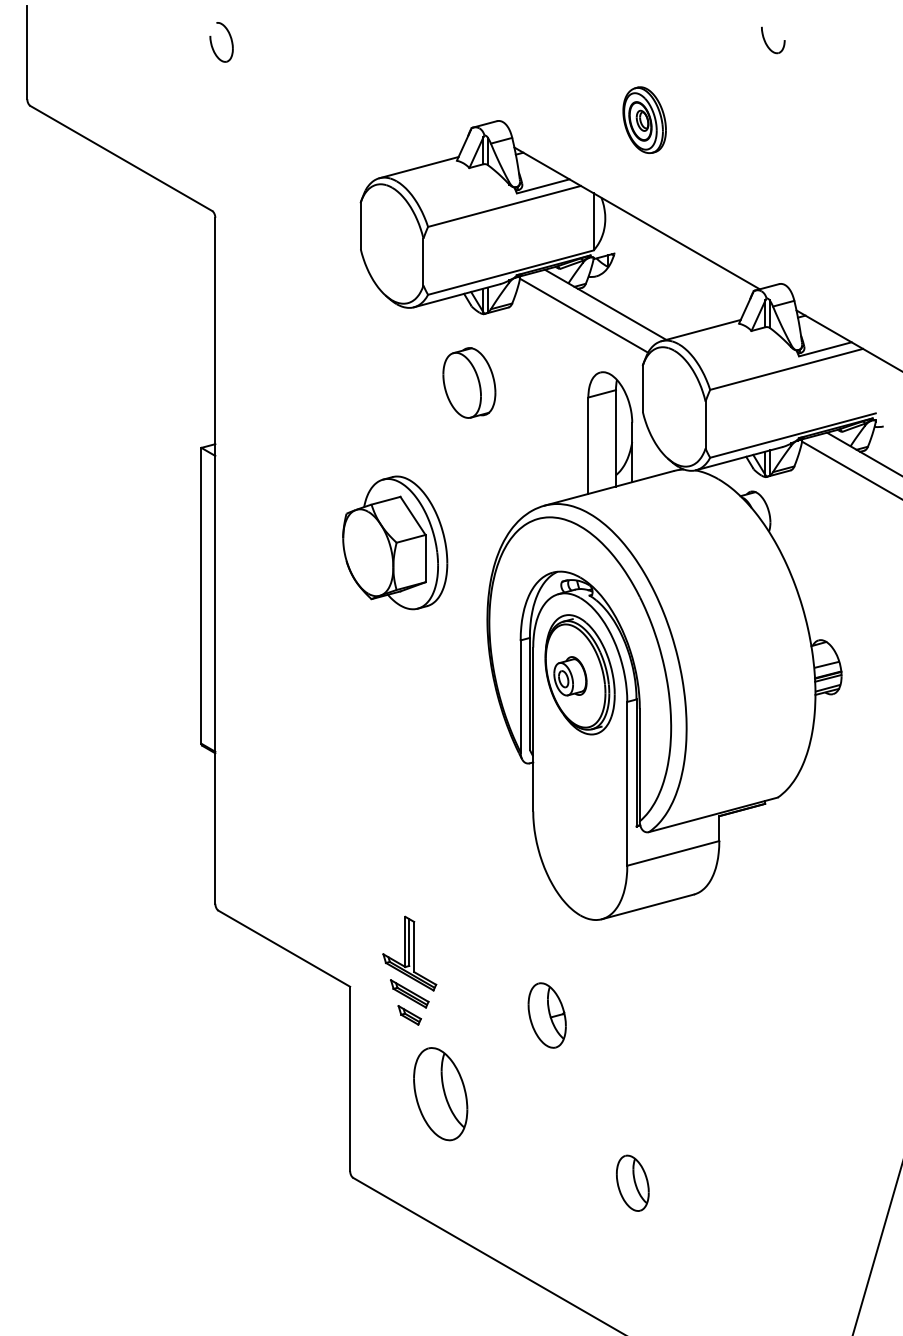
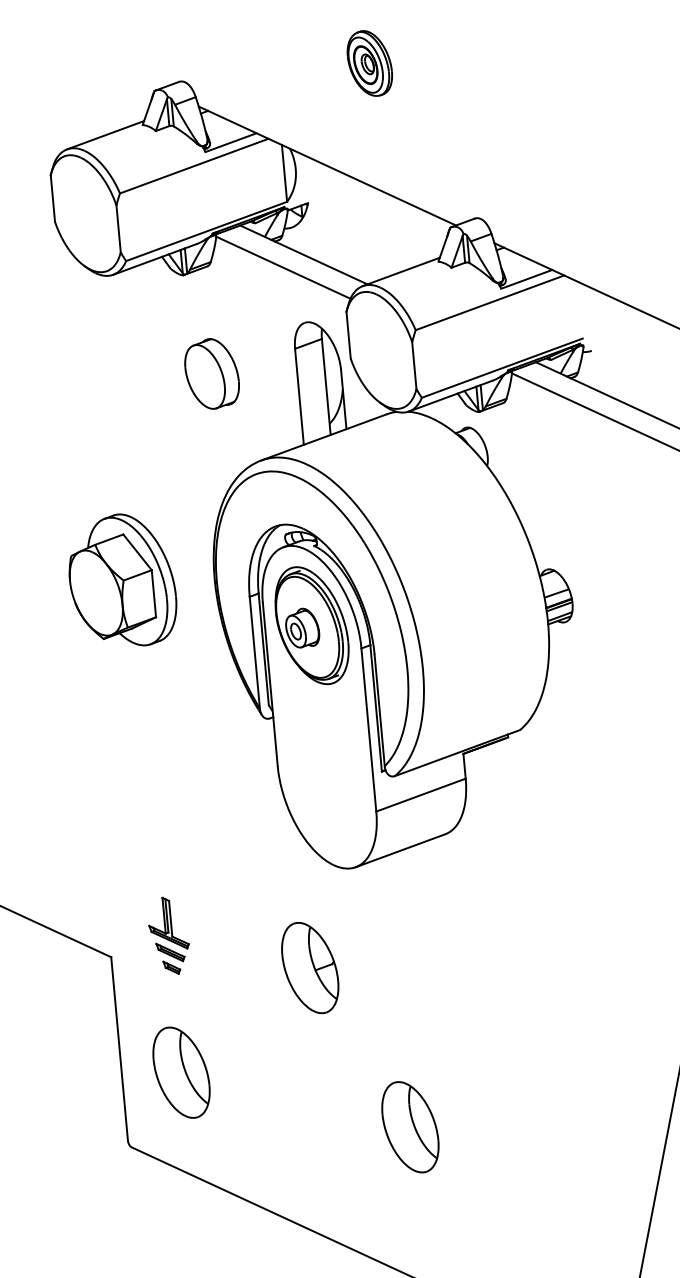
part: (644, 119) -> (369, 62), moved
part: (469, 382) -> (212, 373), moved
part: (395, 542) -> (122, 580), moved
part: (409, 970) -> (168, 935), size x0.71
part: (546, 1015) -> (309, 968), size x1.43
part: (440, 1094) -> (181, 1073), moved
part: (632, 1183) -> (410, 1127), size x1.67

